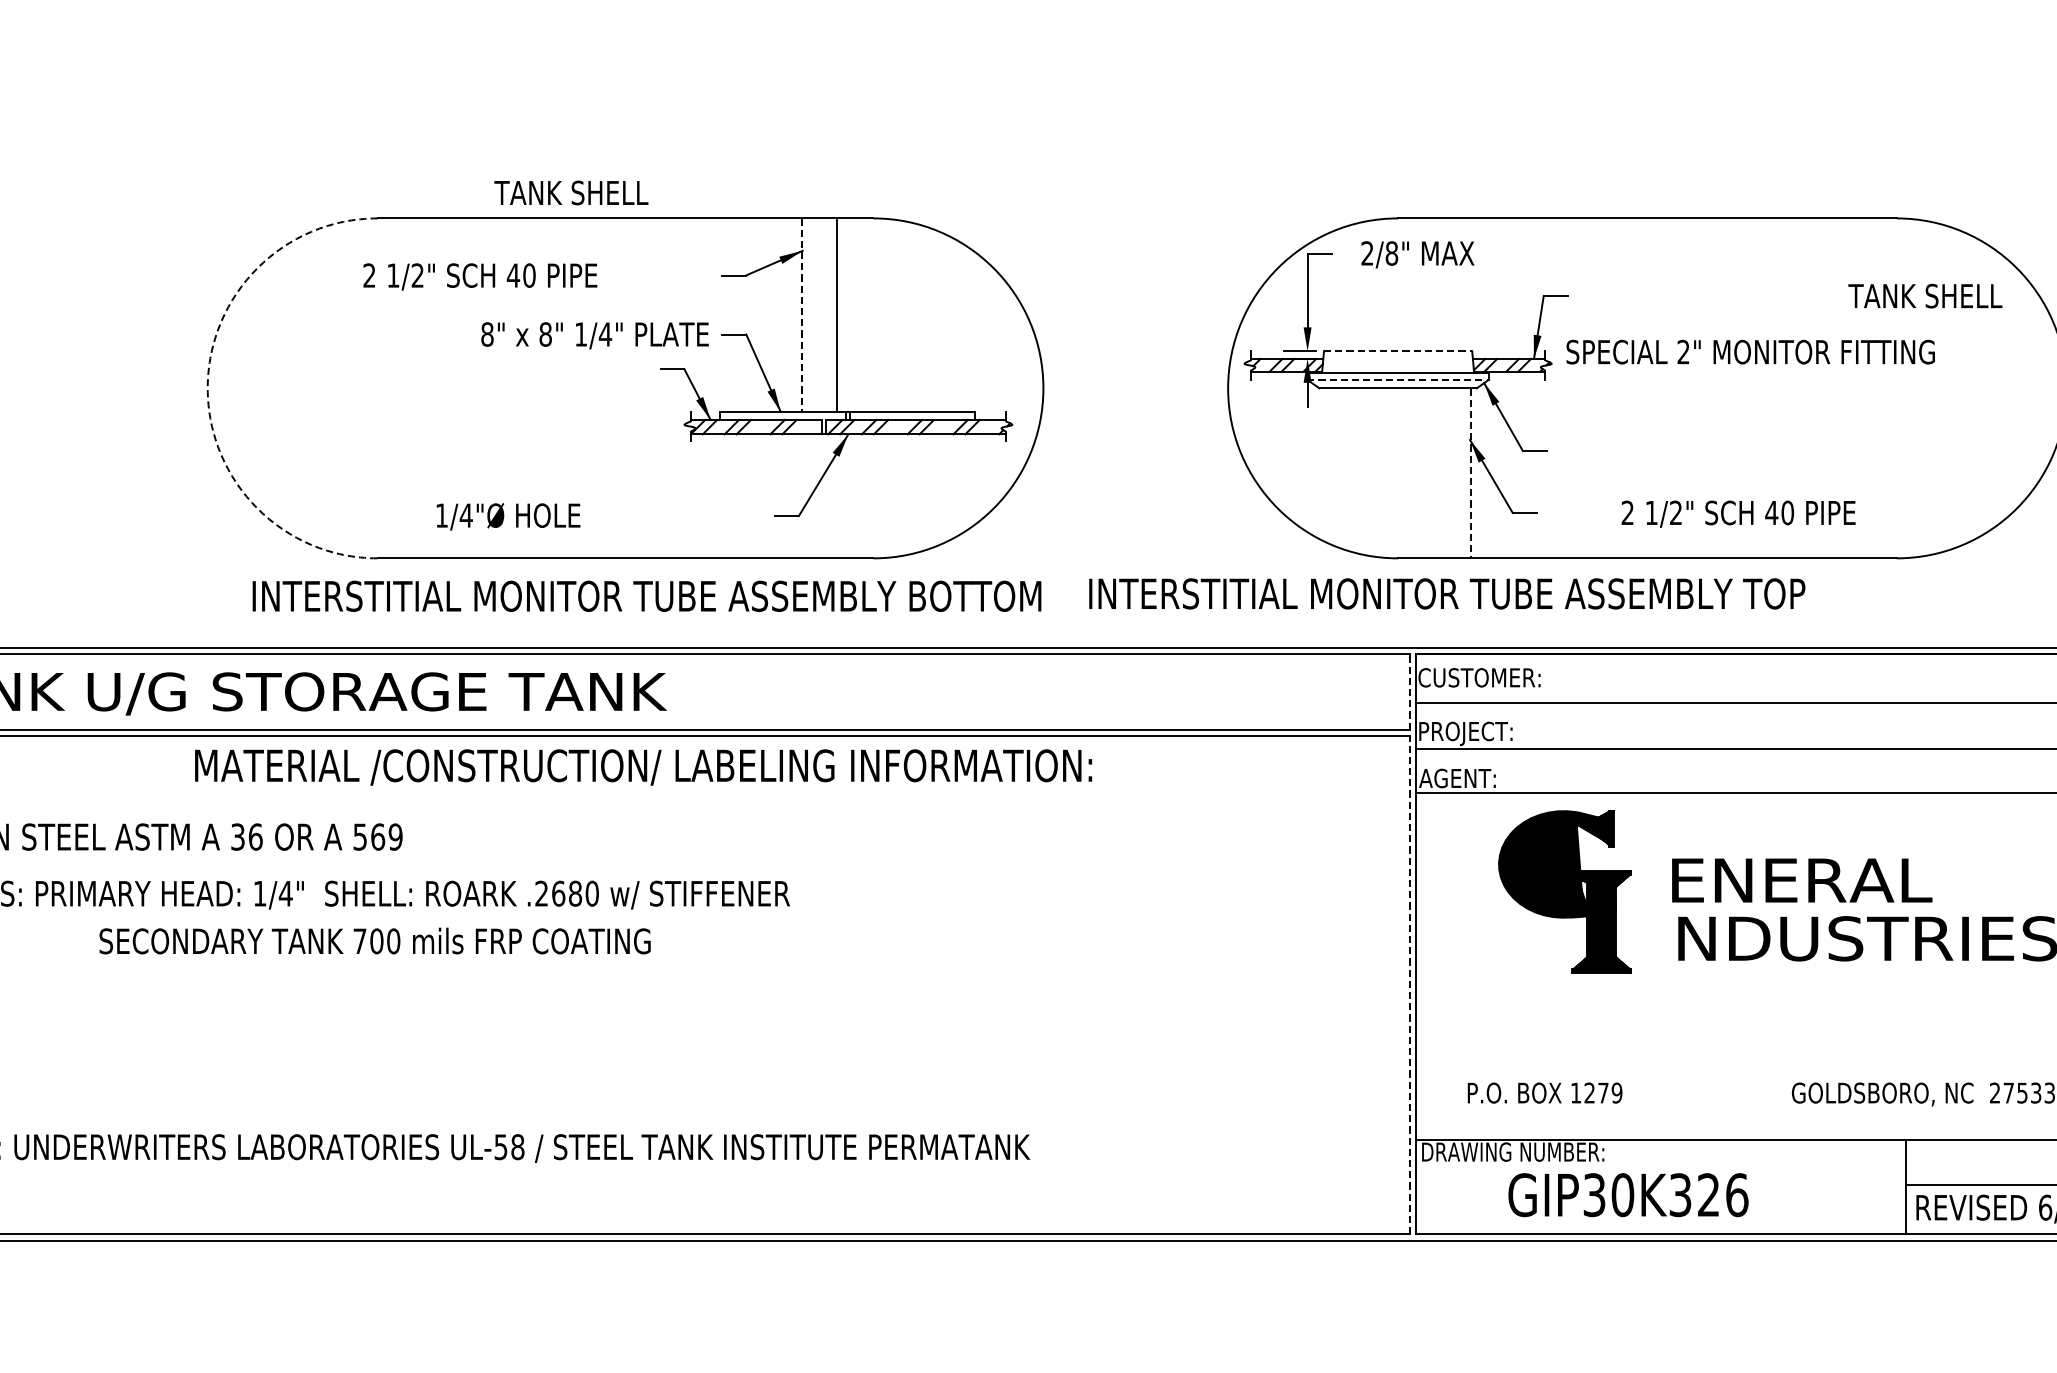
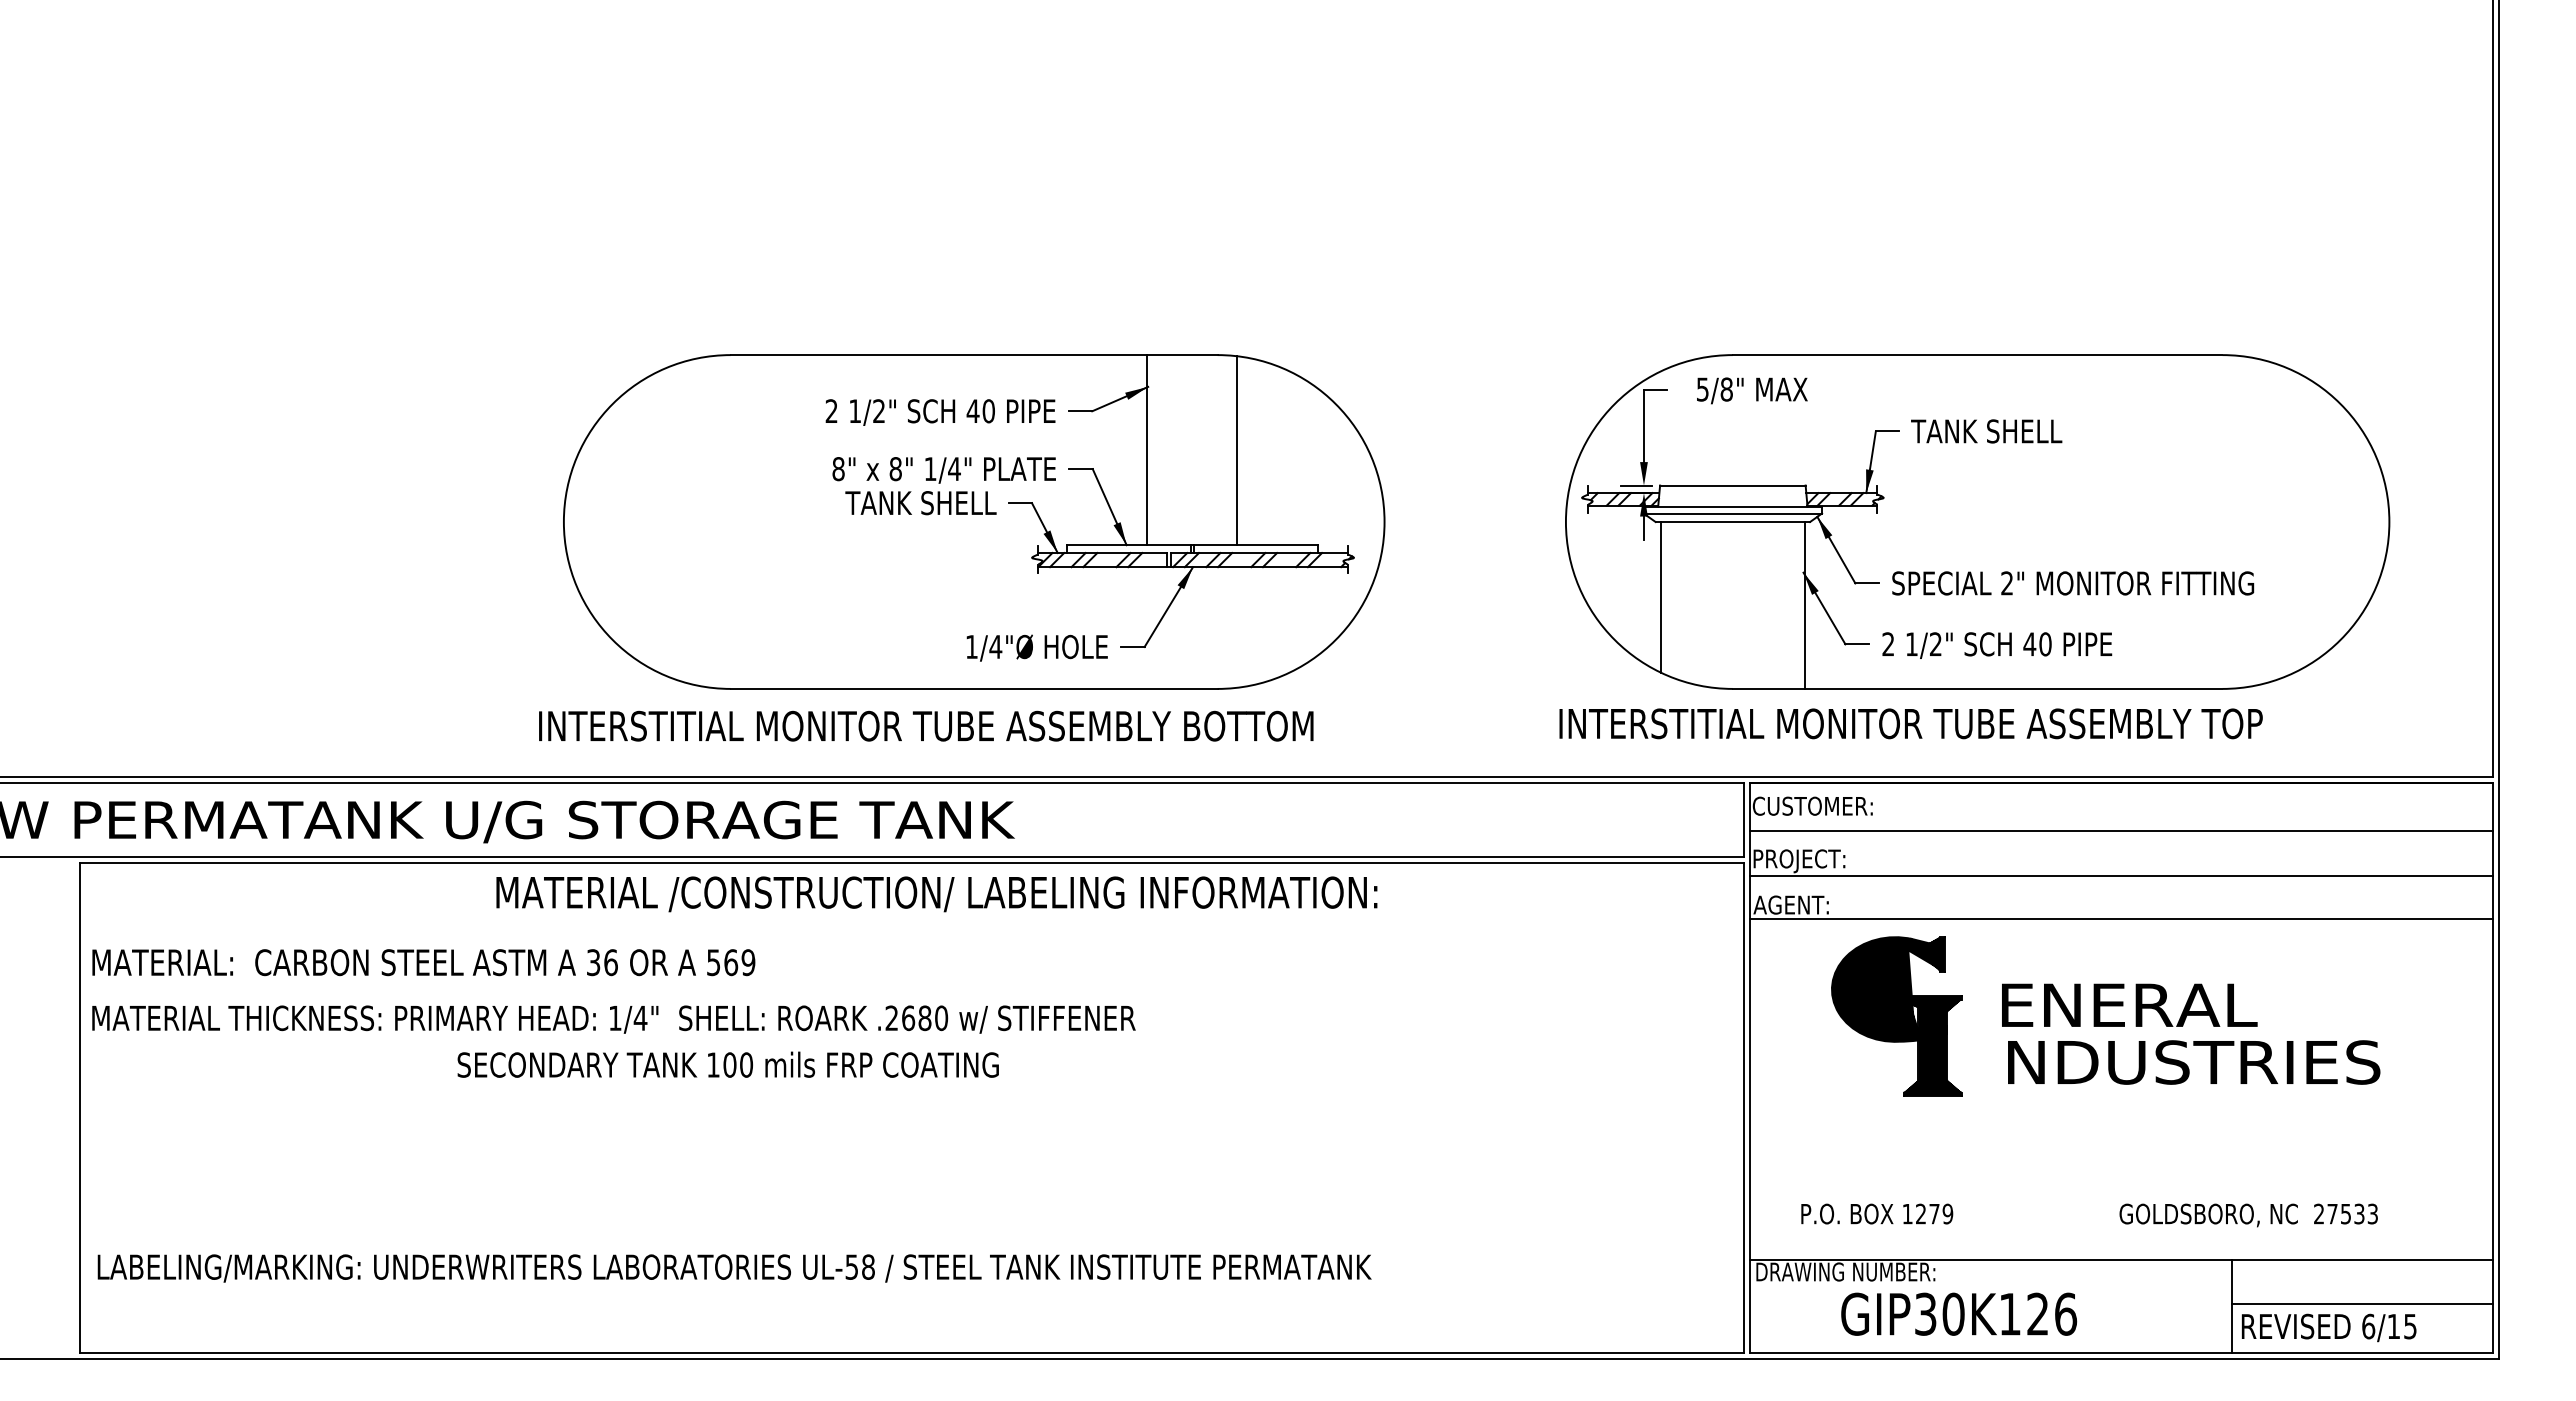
text: (570, 193) -> (920, 503), moved
text: (1367, 253) -> (1702, 389), 2/8" -> 5/8"
text: (480, 276) -> (940, 412), moved
text: (1925, 296) -> (1986, 431), moved
line: (802, 315) -> (1147, 450), dashed -> solid
line: (836, 315) -> (1237, 450), moved
line: (1397, 351) -> (1732, 485), dashed -> solid
text: (1751, 352) -> (2073, 583), moved
line: (1398, 379) -> (1733, 513), dashed -> solid
arc: (207, 388) -> (563, 522), dashed -> solid
line: (1324, 465) -> (1660, 597), added
line: (1471, 473) -> (1804, 605), dashed -> solid
text: (1738, 514) -> (1997, 645), moved
text: (507, 516) -> (1036, 647), moved
text: (1446, 593) -> (1910, 723), moved
text: (647, 595) -> (926, 725), moved
line: (1409, 691) -> (1744, 819), dashed -> solid
text: (643, 767) -> (936, 894), moved
text: (360, 940) -> (713, 1064), 700 -> 100
line: (1409, 985) -> (1744, 1108), dashed -> solid
text: (1679, 1194) -> (2009, 1313), GIP30K326 -> GIP30K126

